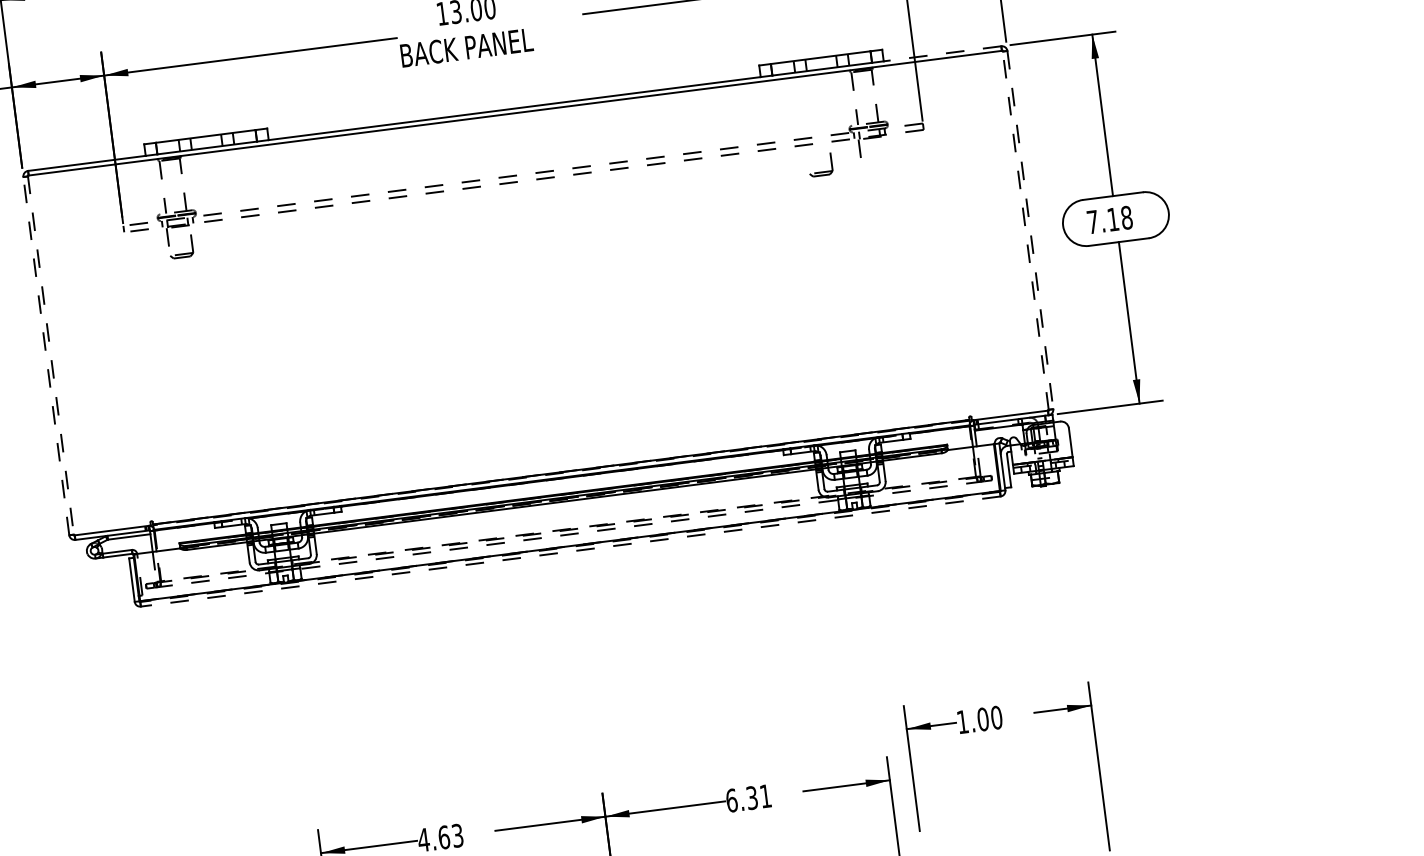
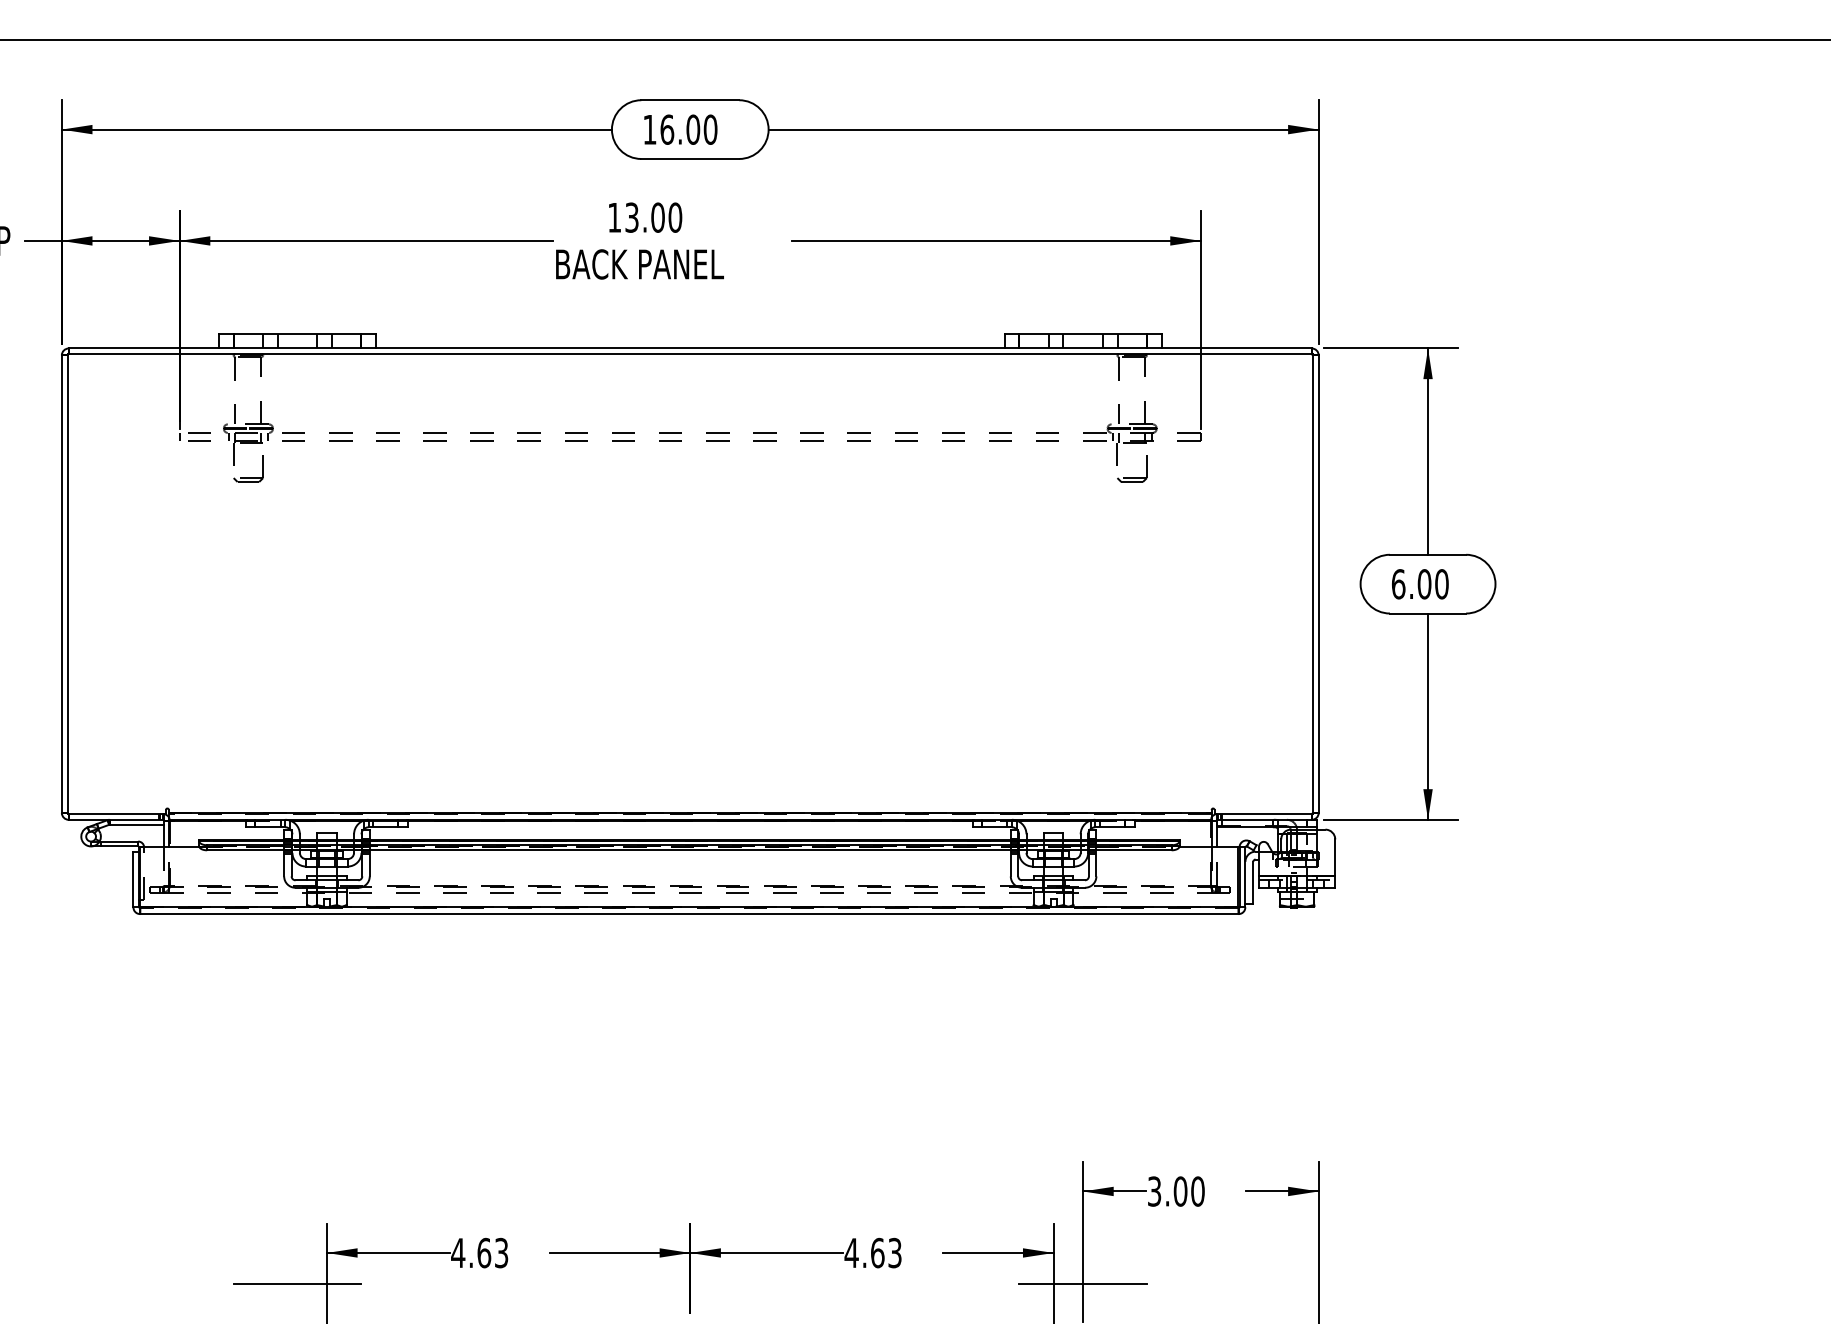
line: (942, 53) -> (1236, 348), dashed -> solid
part: (821, 171) -> (1132, 477), moved
text: (1109, 220) -> (1419, 584), 7.18 -> 6.00
line: (1025, 230) -> (1312, 584), dashed -> solid
line: (1030, 230) -> (1318, 584), dashed -> solid
line: (50, 355) -> (67, 584), dashed -> solid
line: (46, 356) -> (61, 584), dashed -> solid
line: (570, 551) -> (688, 914), dashed -> solid
text: (962, 722) -> (1154, 1191), 1.00 -> 3.00
text: (748, 798) -> (872, 1252), 6.31 -> 4.63
line: (915, 802) -> (1082, 1284), added

